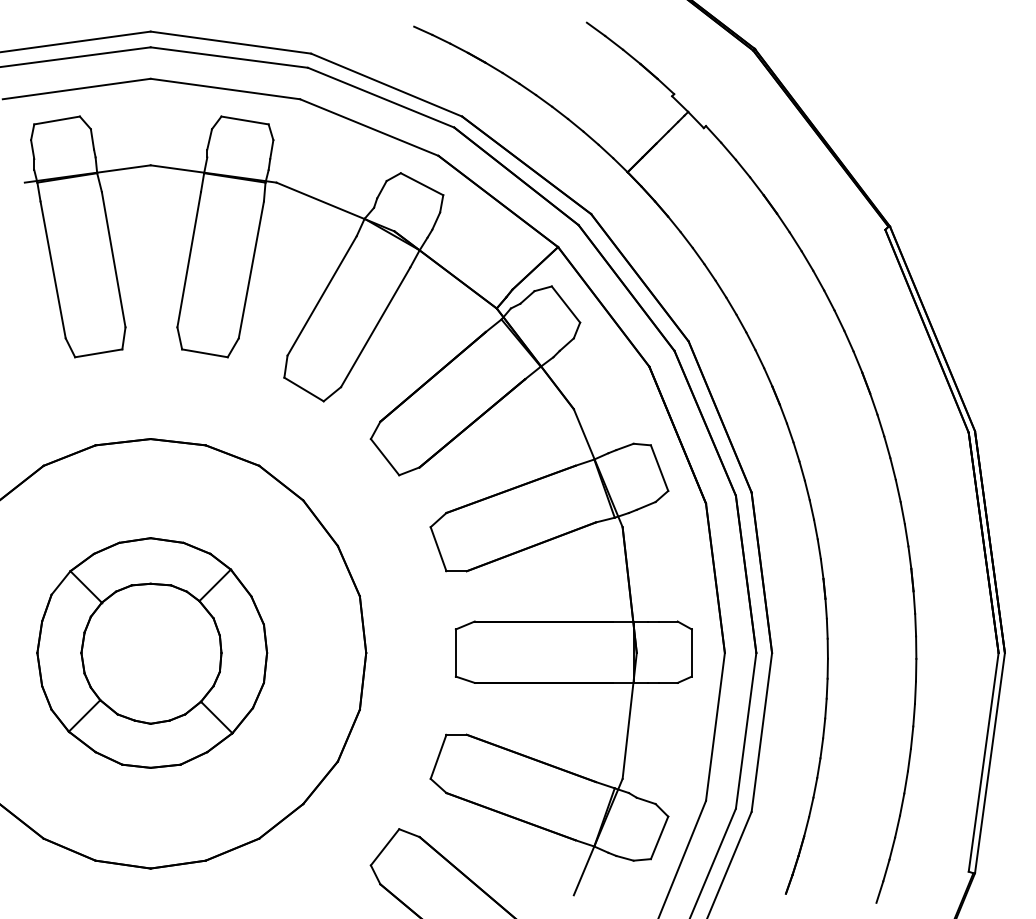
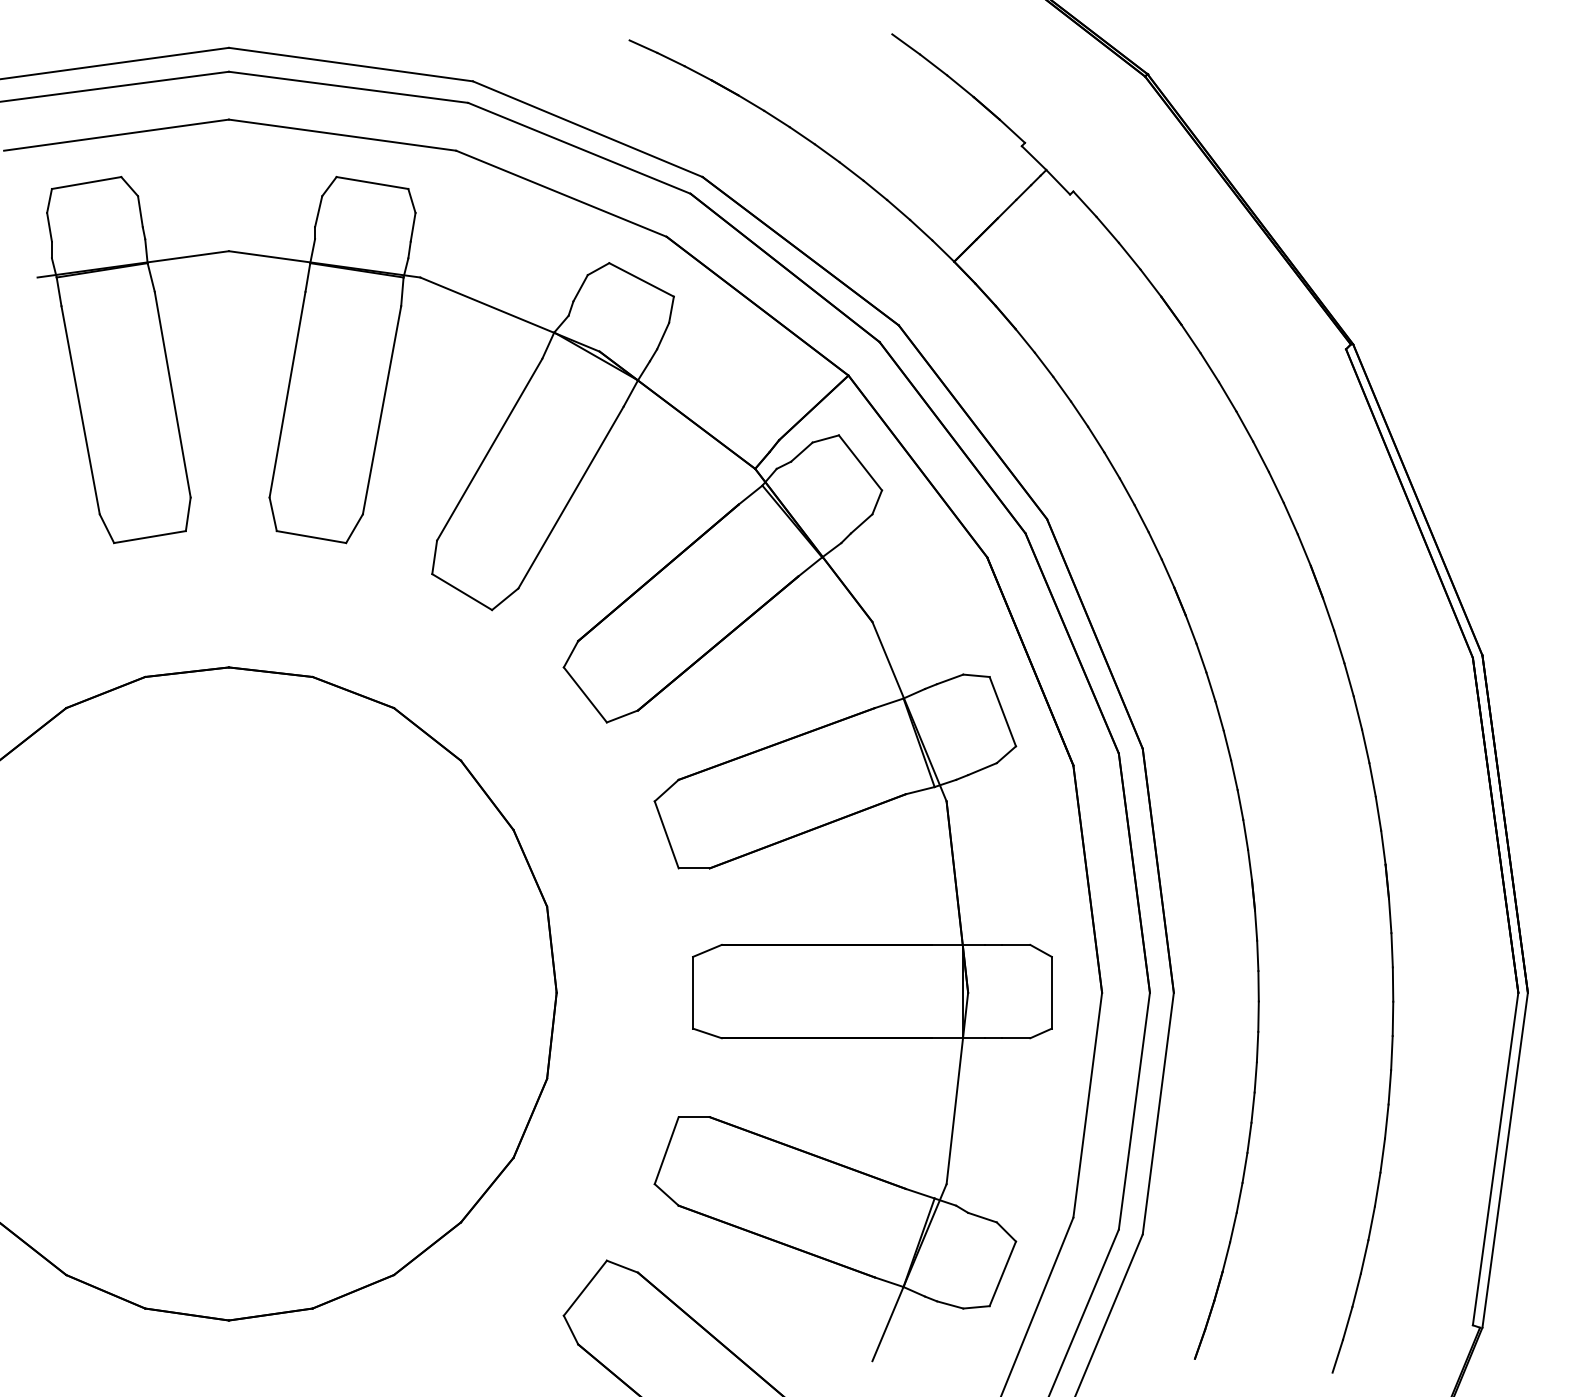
part: (152, 652) -> (231, 991), removed

